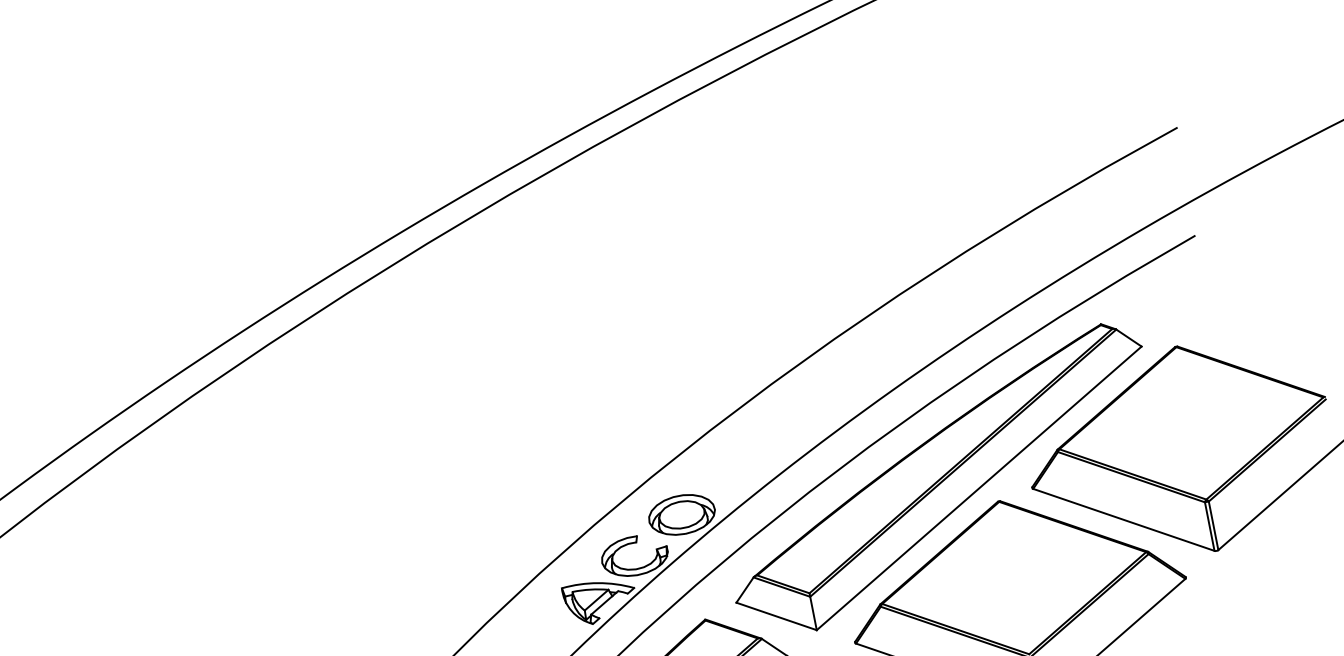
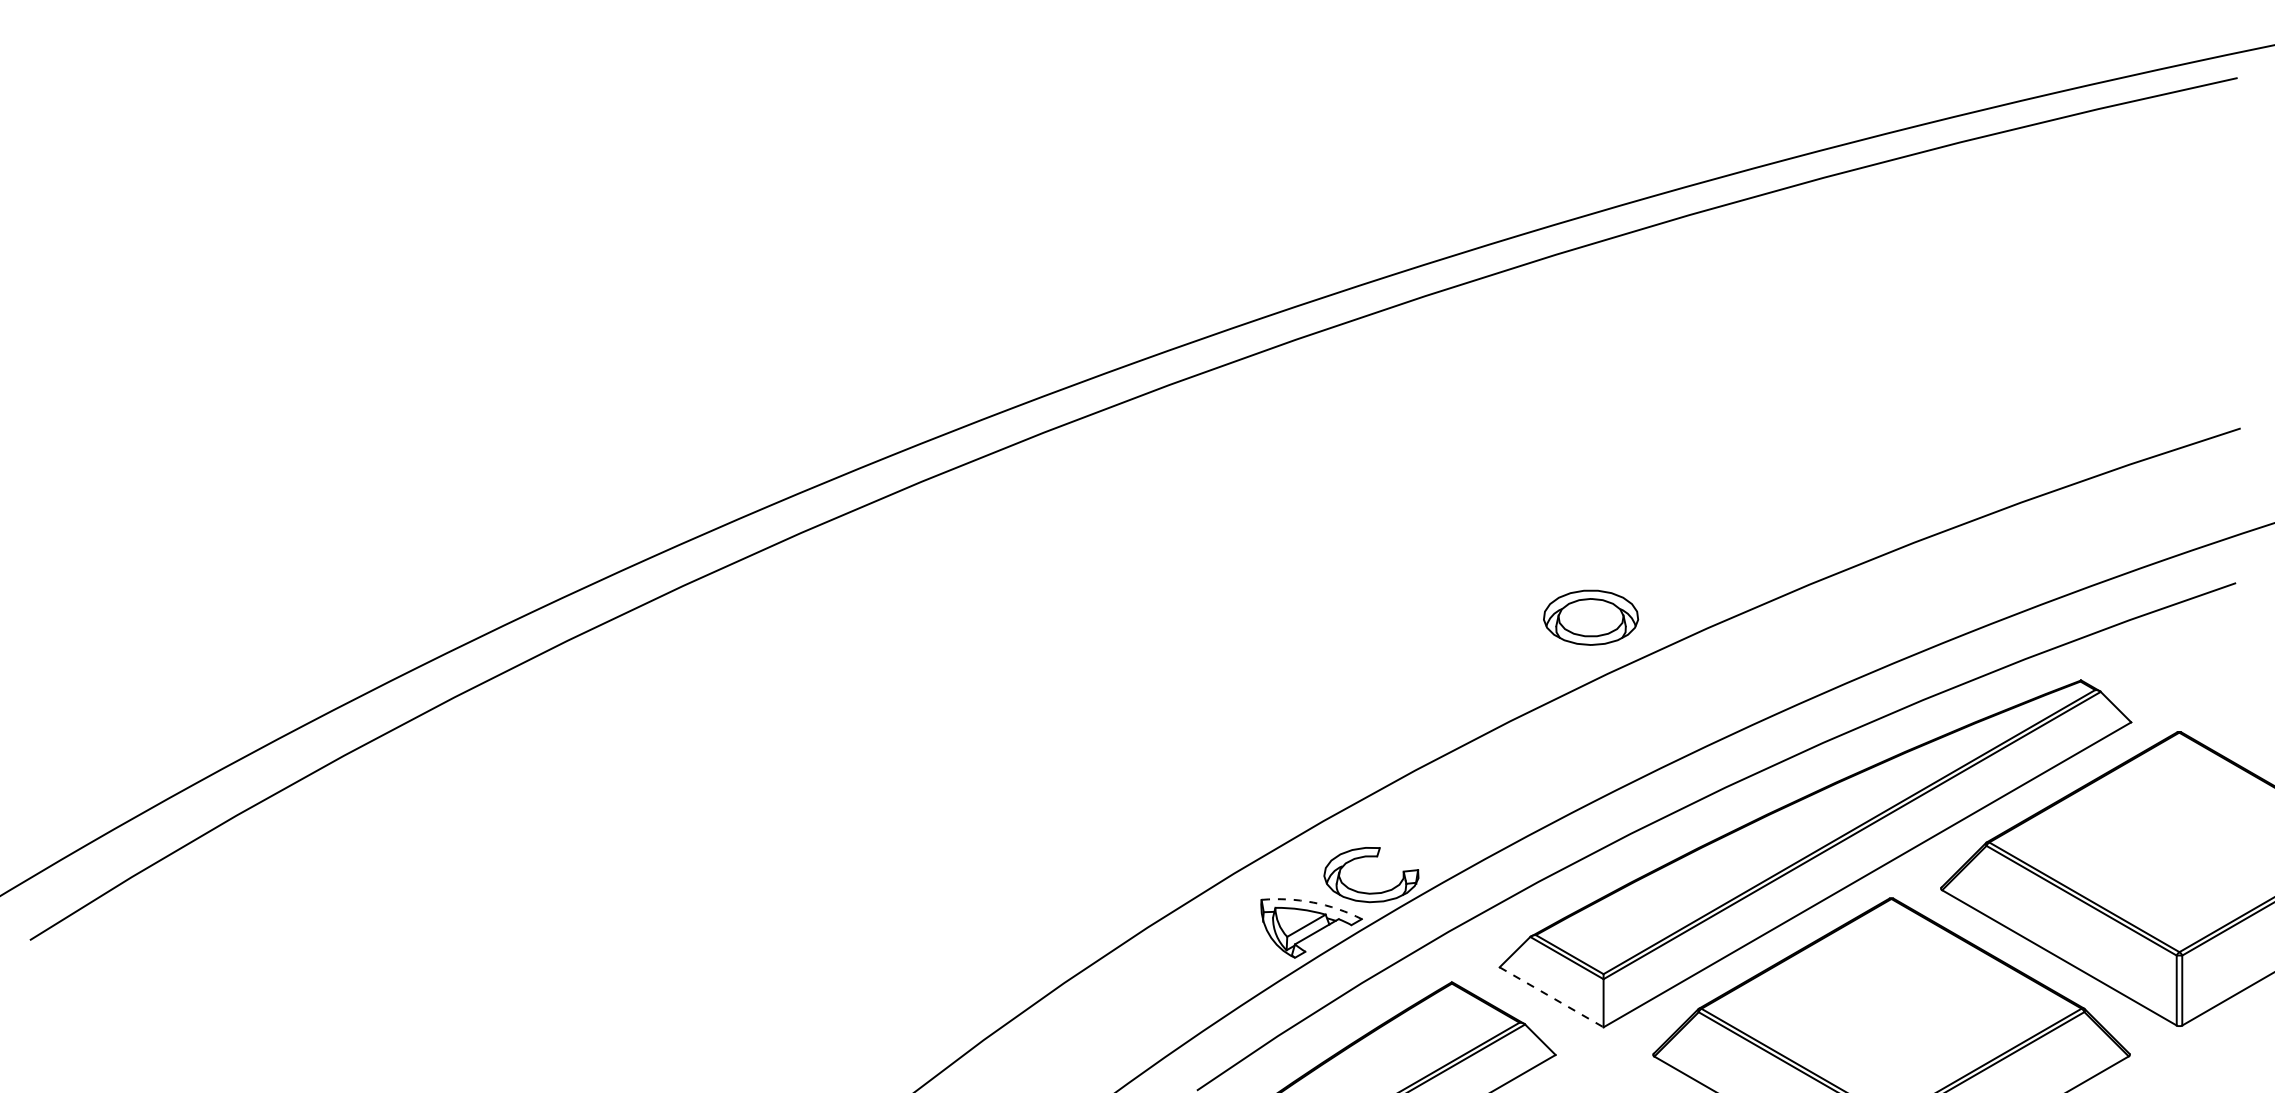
part: (682, 514) -> (1591, 617), moved
arc: (598, 583) -> (1313, 902), solid -> dashed
line: (776, 616) -> (1551, 997), solid -> dashed

